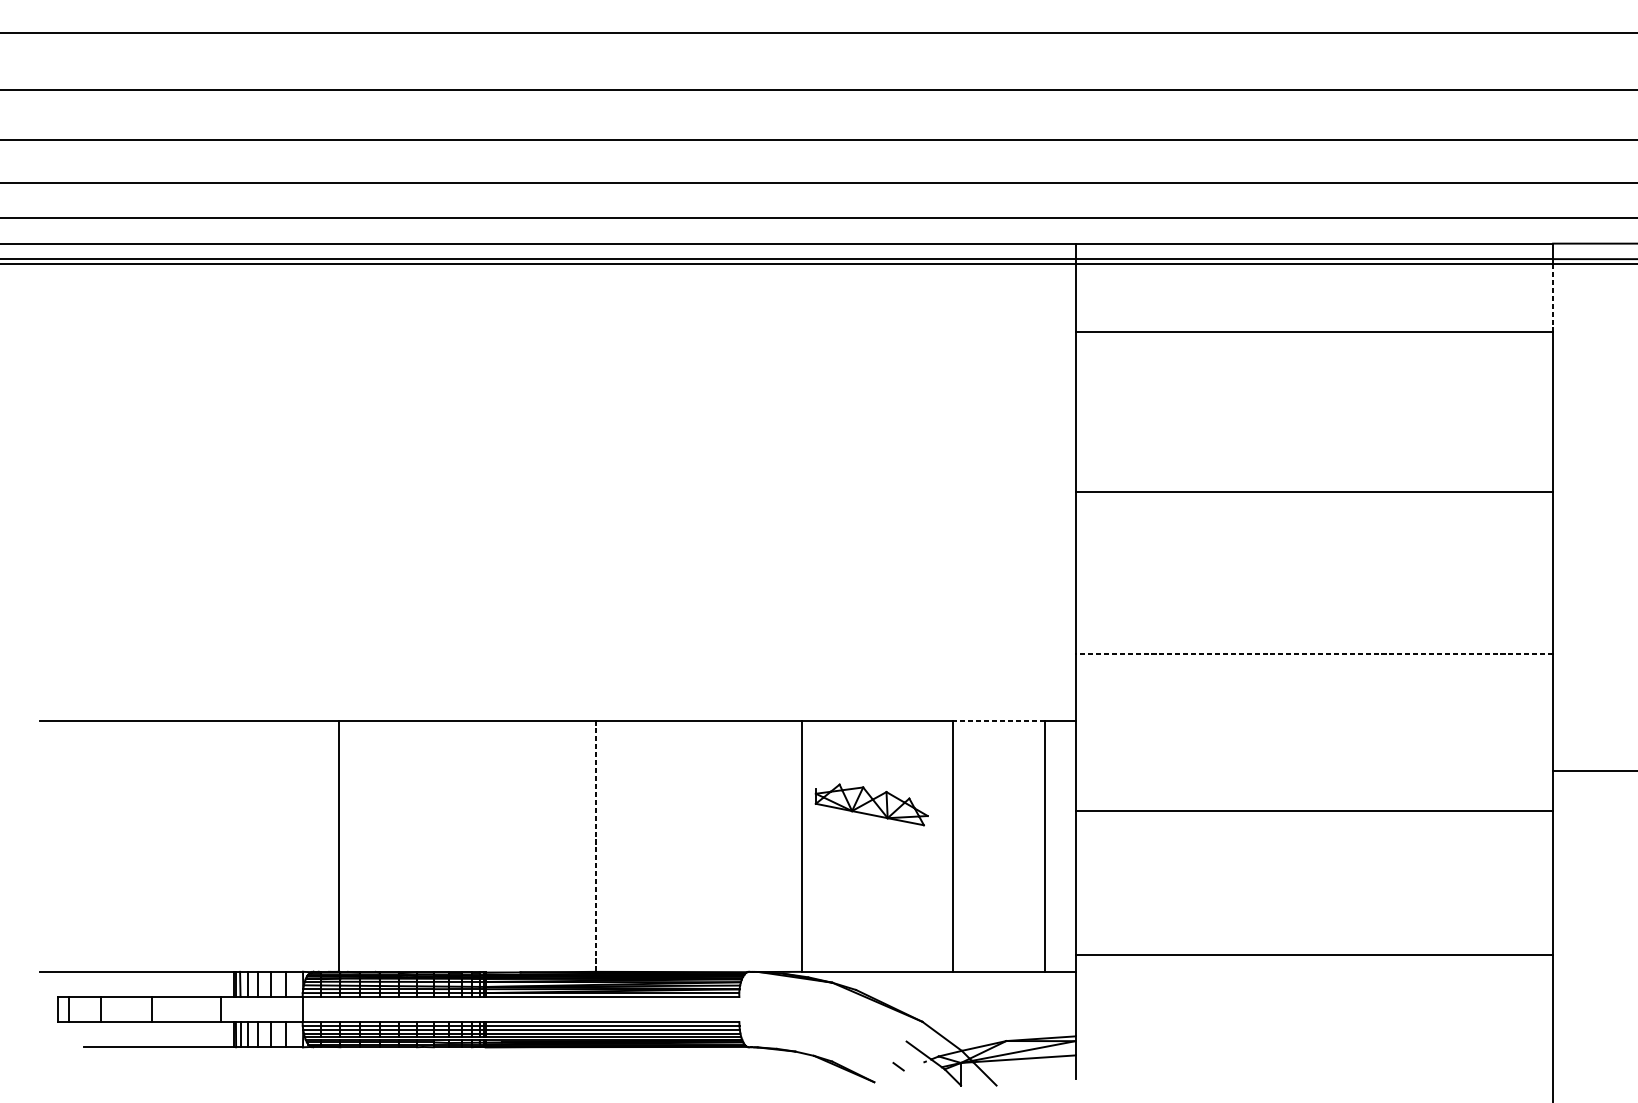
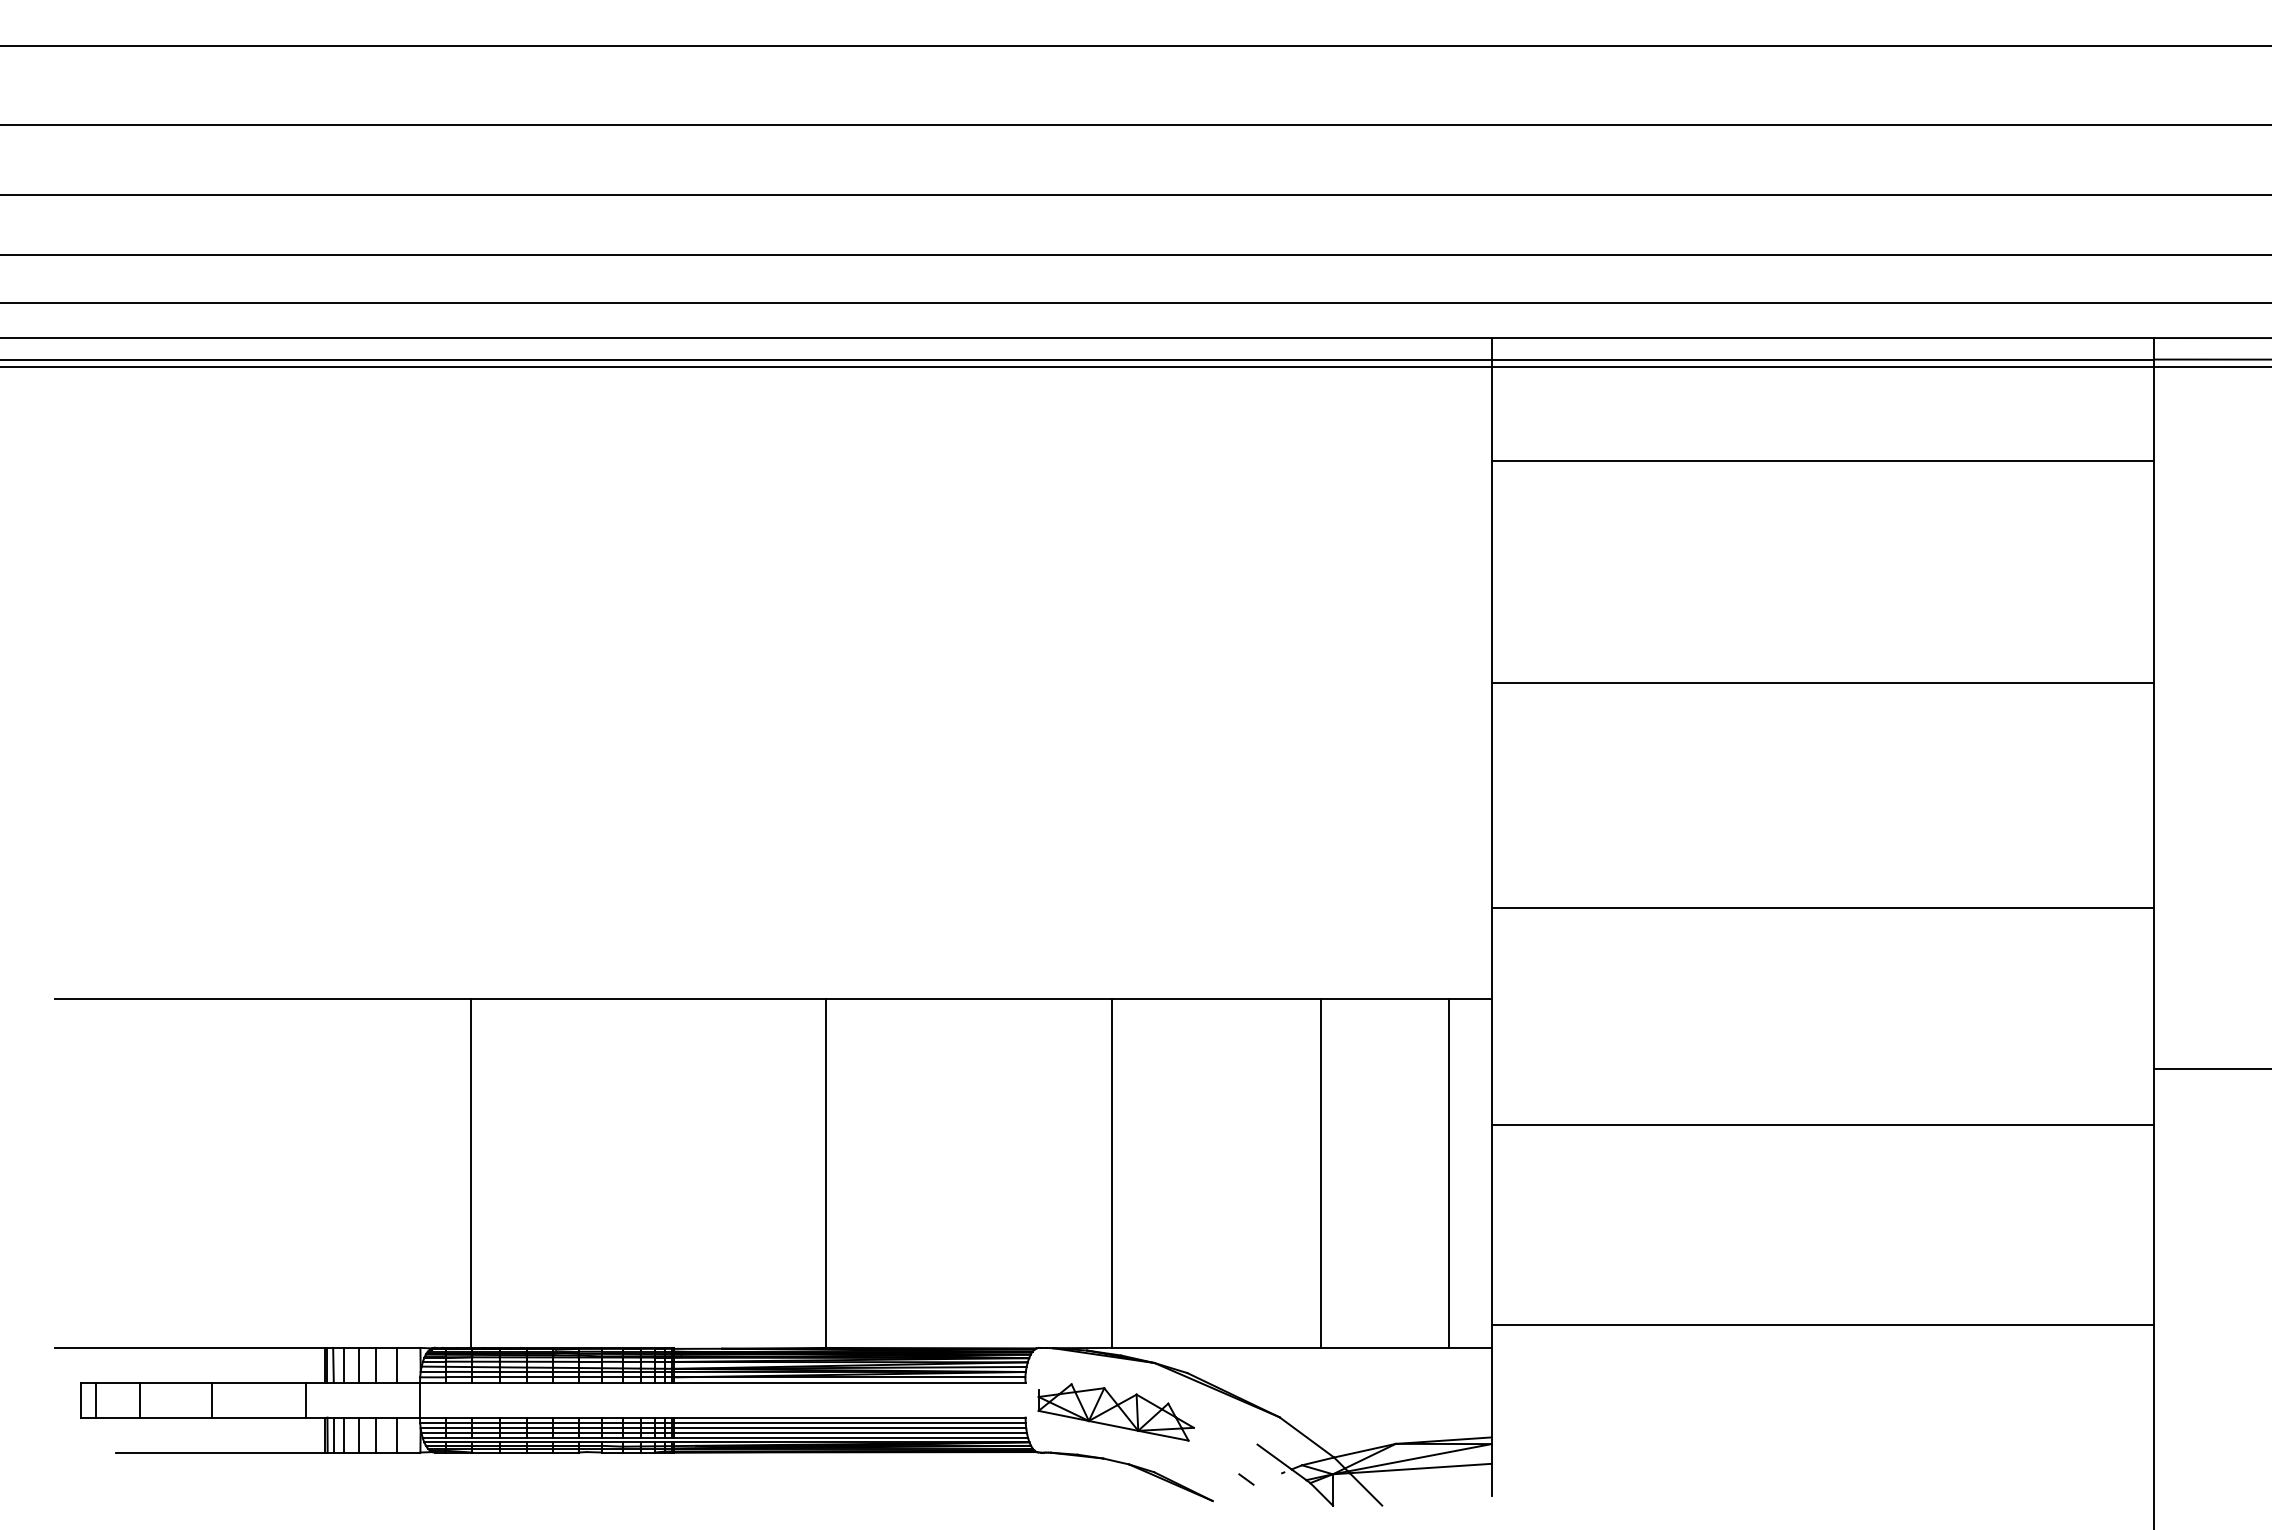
line: (1553, 298) -> (2154, 413), dashed -> solid
line: (1314, 654) -> (1822, 907), dashed -> solid
line: (998, 720) -> (1385, 999), dashed -> solid
part: (871, 804) -> (1115, 1412), moved
line: (595, 846) -> (826, 1174), dashed -> solid

